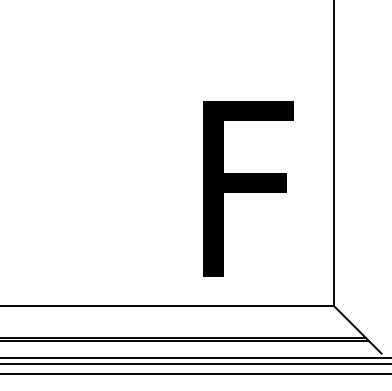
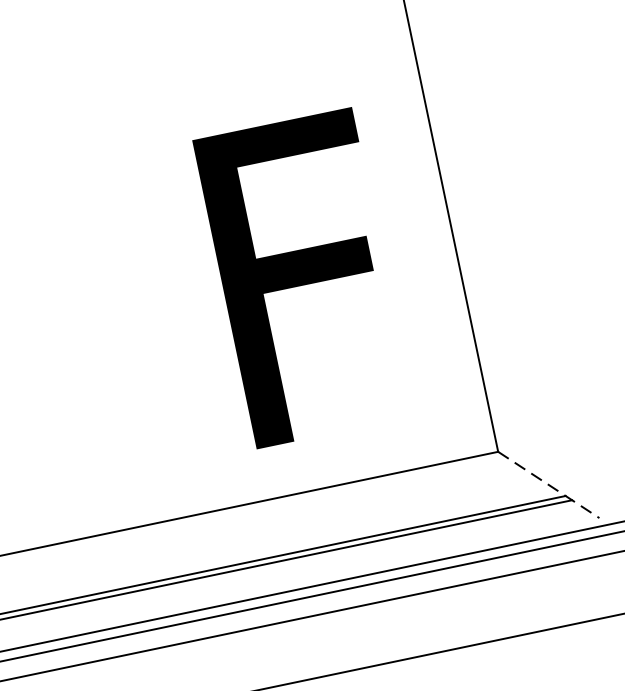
line: (357, 329) -> (548, 484), solid -> dashed

